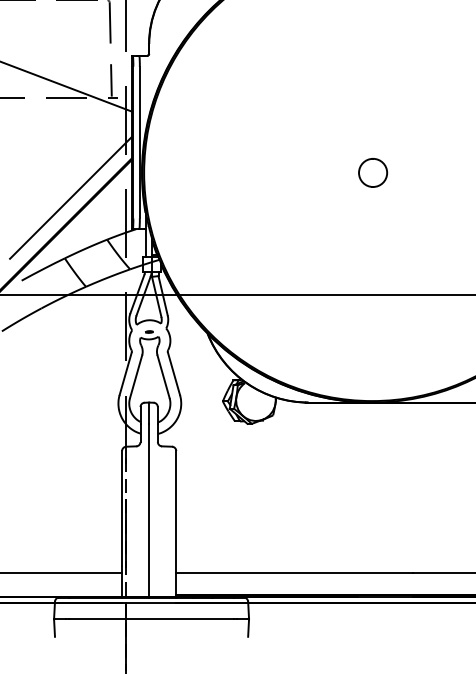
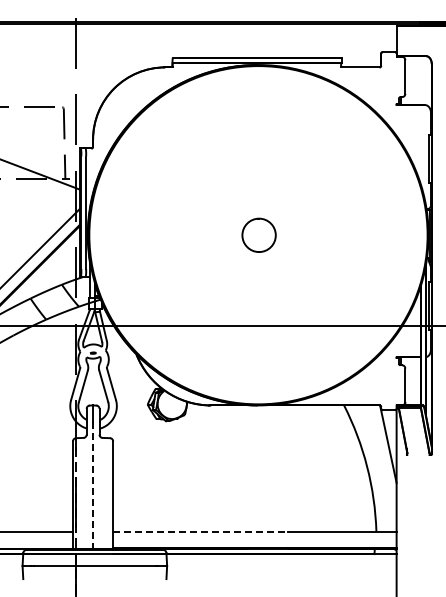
part: (372, 171) -> (258, 234), size x1.6
line: (149, 510) -> (93, 485), solid -> dashed
line: (294, 572) -> (200, 531), solid -> dashed

